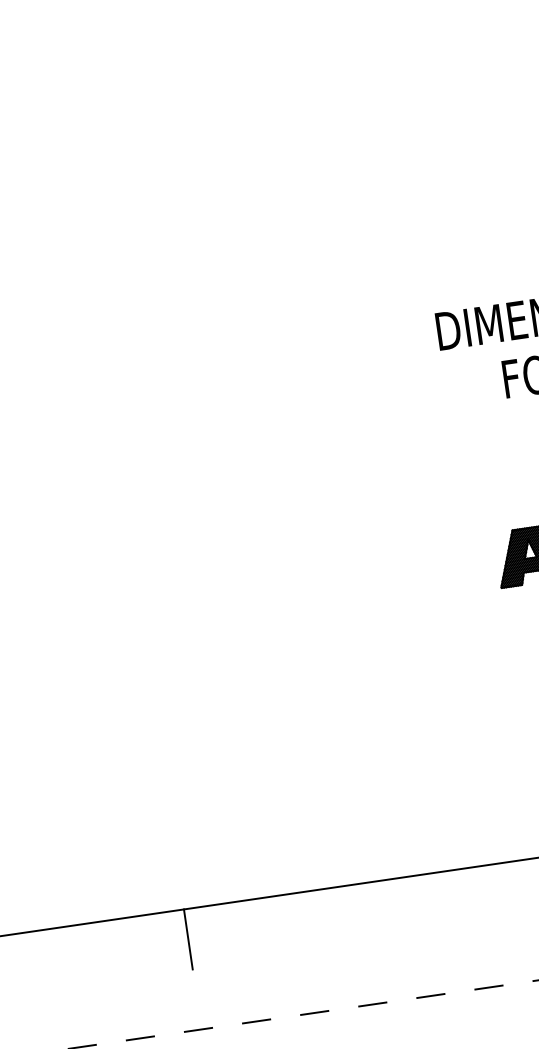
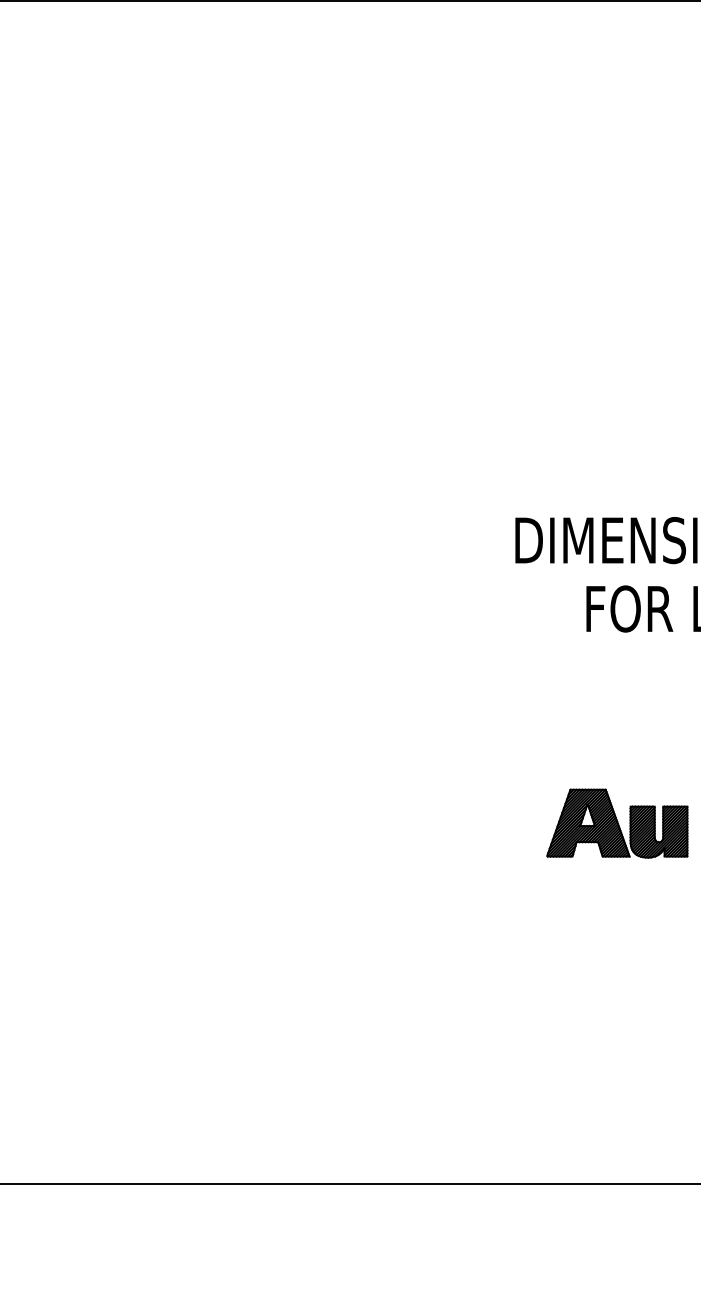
line: (188, 939) -> (113, 1220), removed

